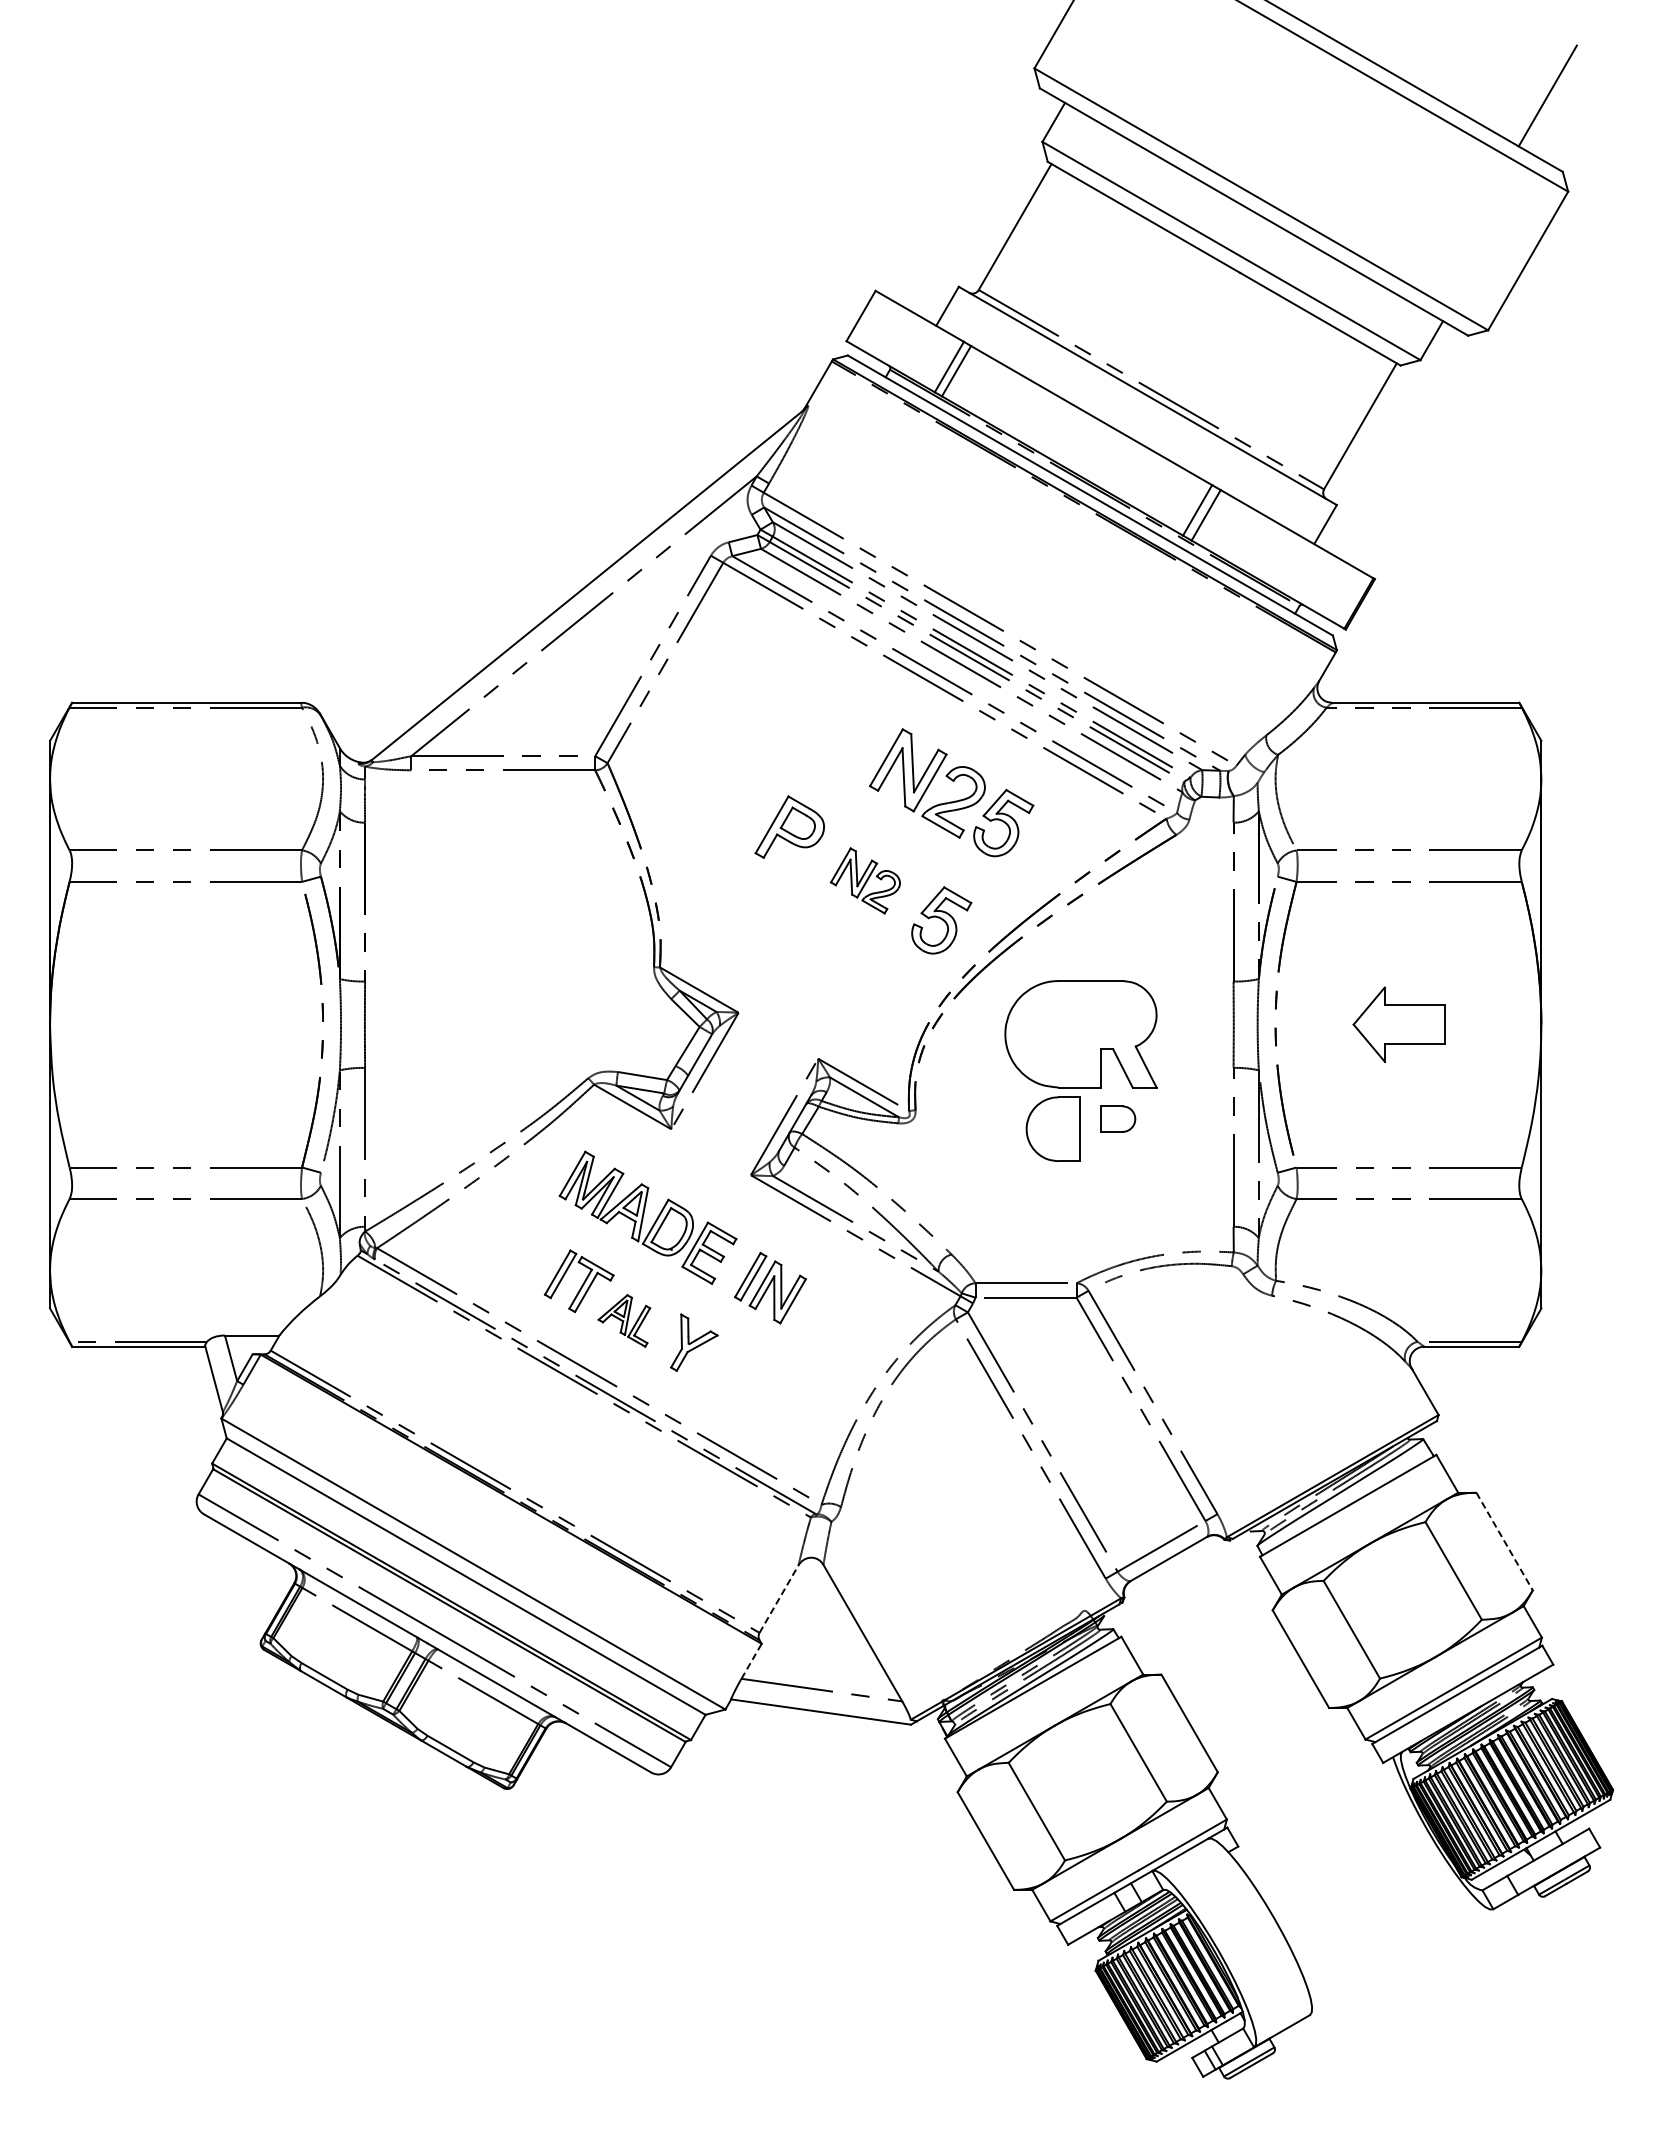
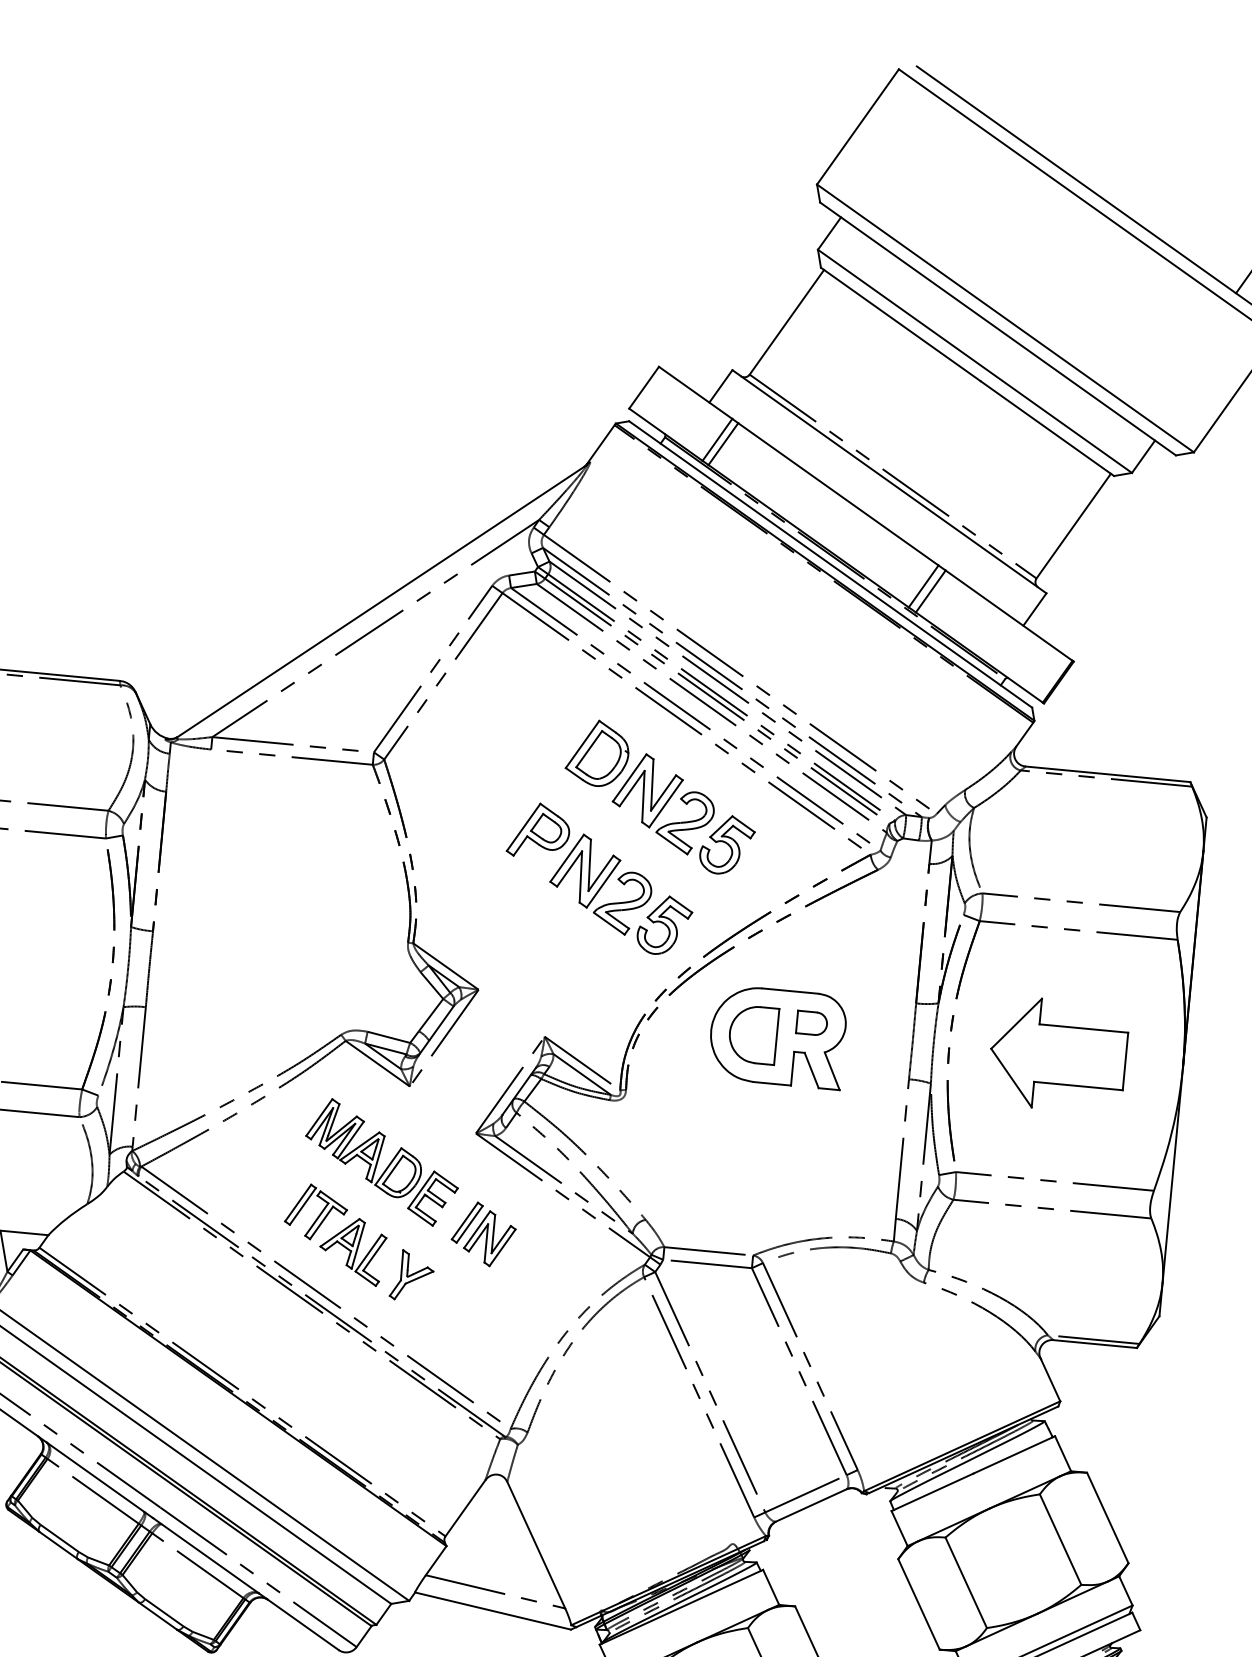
part: (847, 733) -> (597, 753), added
part: (865, 880) -> (601, 884), size x1.67
part: (1399, 1024) -> (1058, 1054), size x1.67
part: (1118, 1118) -> (812, 1022), moved
part: (1052, 1128) -> (752, 1034), moved
part: (624, 1320) -> (352, 1250), size x1.43
line: (1504, 1542) -> (1107, 1518), dashed -> solid
line: (779, 1599) -> (465, 1508), dashed -> solid
line: (751, 1660) -> (436, 1559), dashed -> solid

